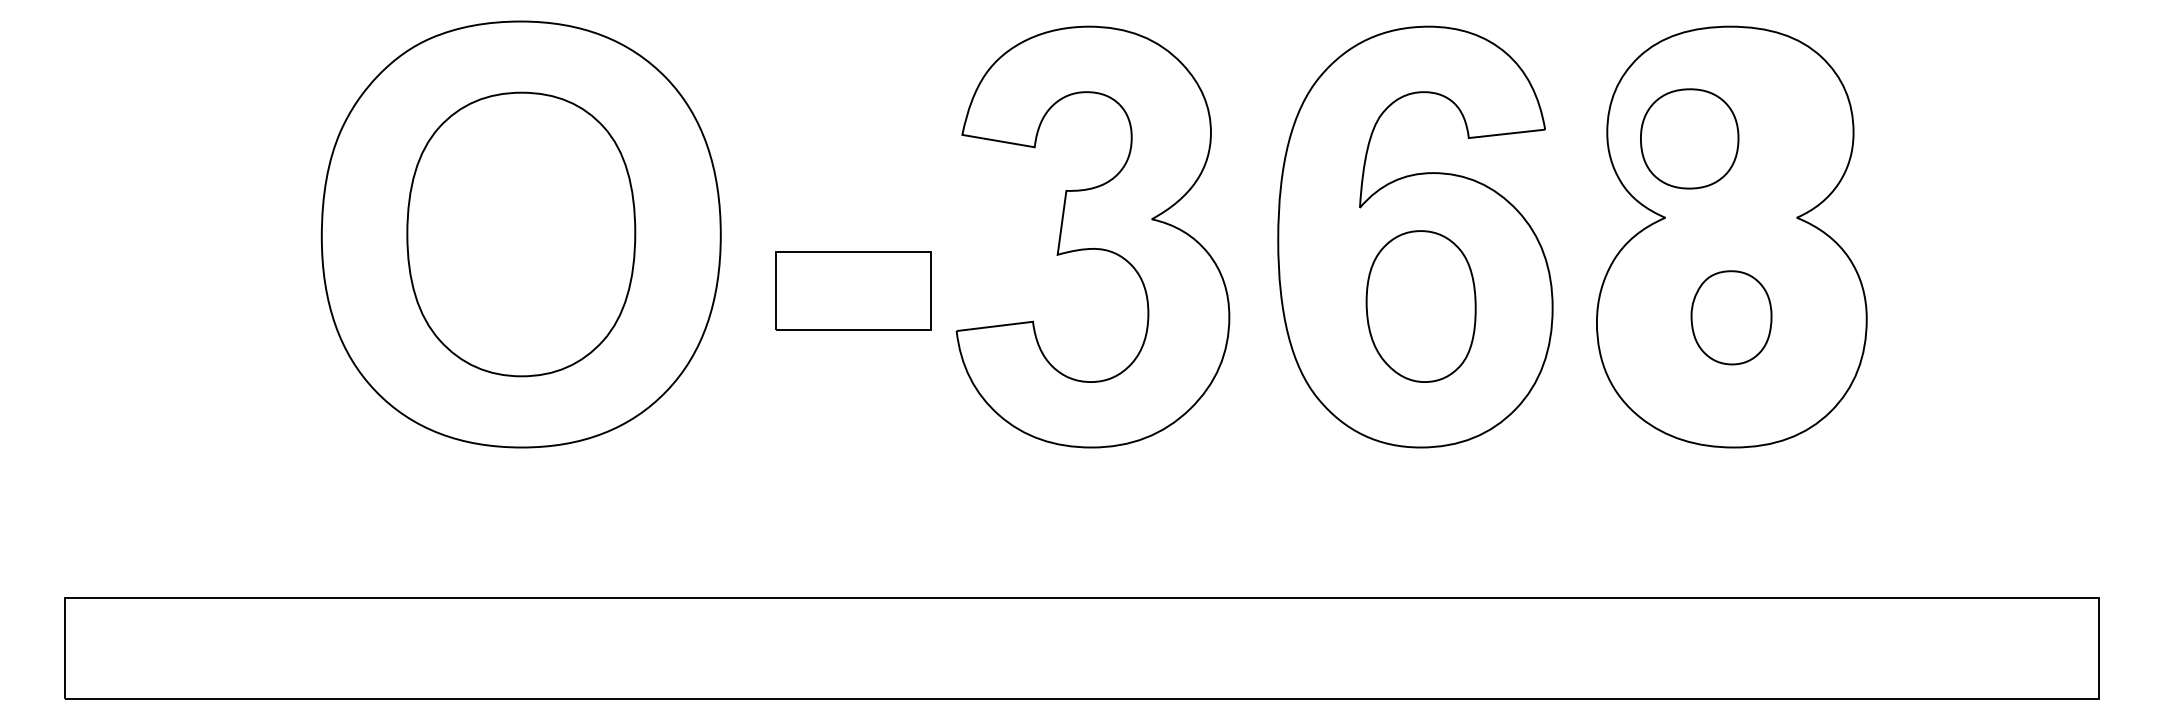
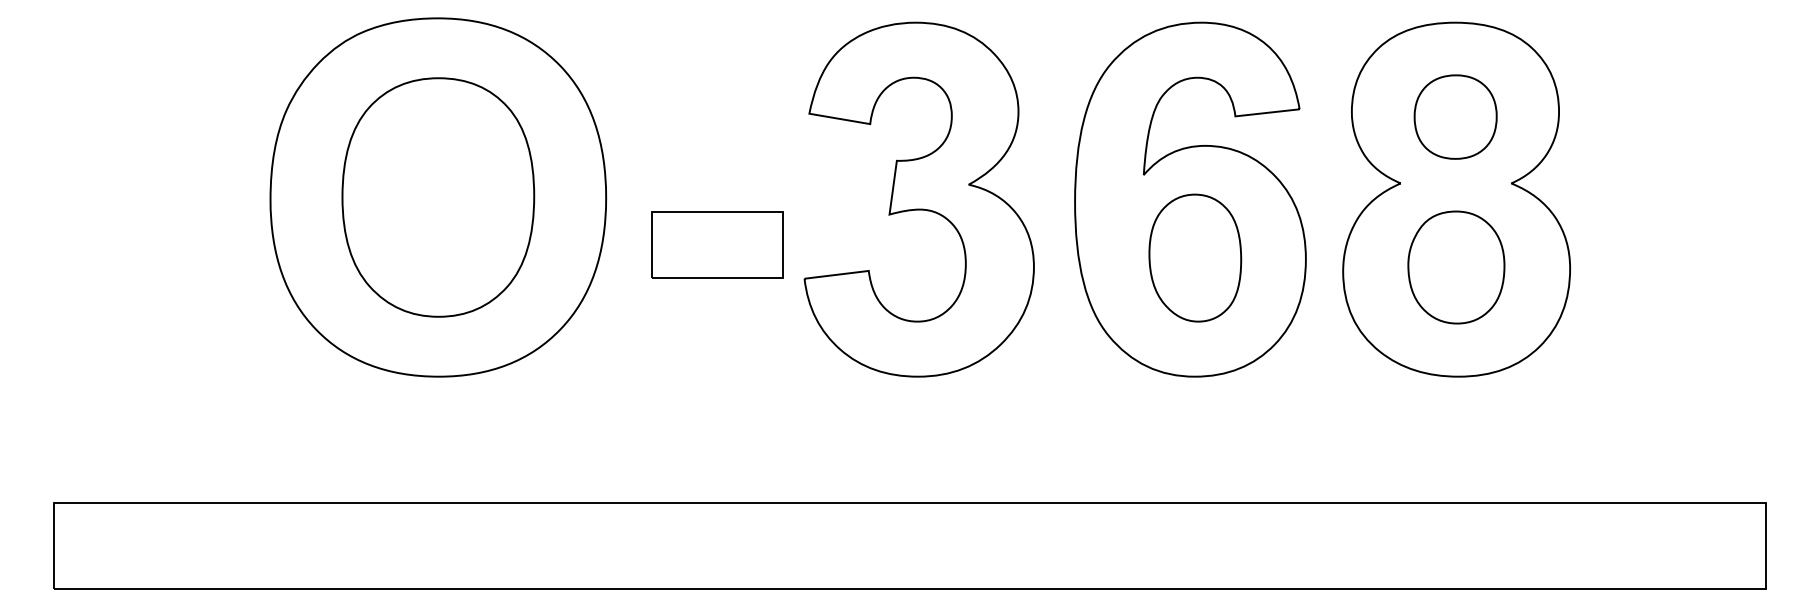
part: (1689, 138) -> (1455, 116), moved
part: (1731, 317) -> (1456, 267), size x1.43

